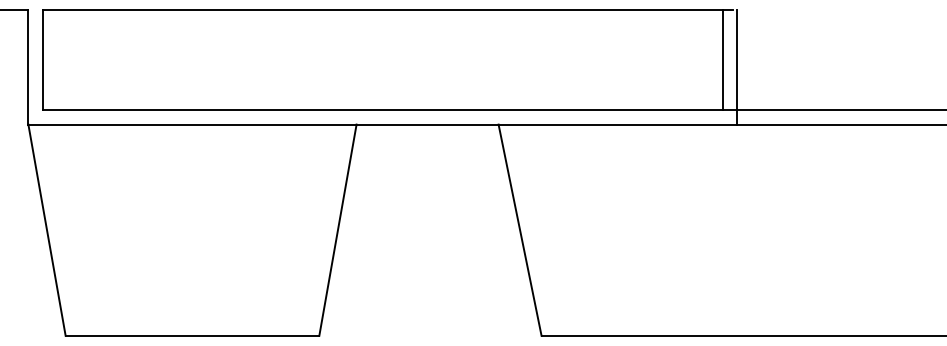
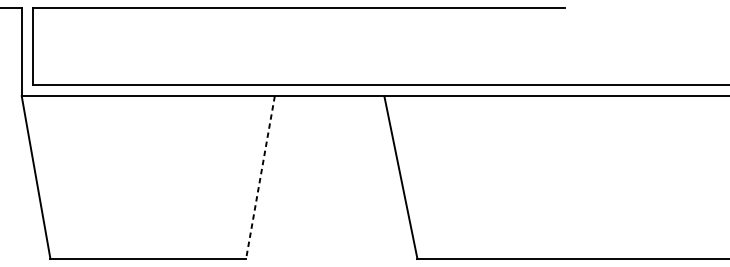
line: (722, 59) -> (557, 45), removed
line: (737, 67) -> (568, 52), removed
line: (337, 230) -> (260, 177), solid -> dashed

